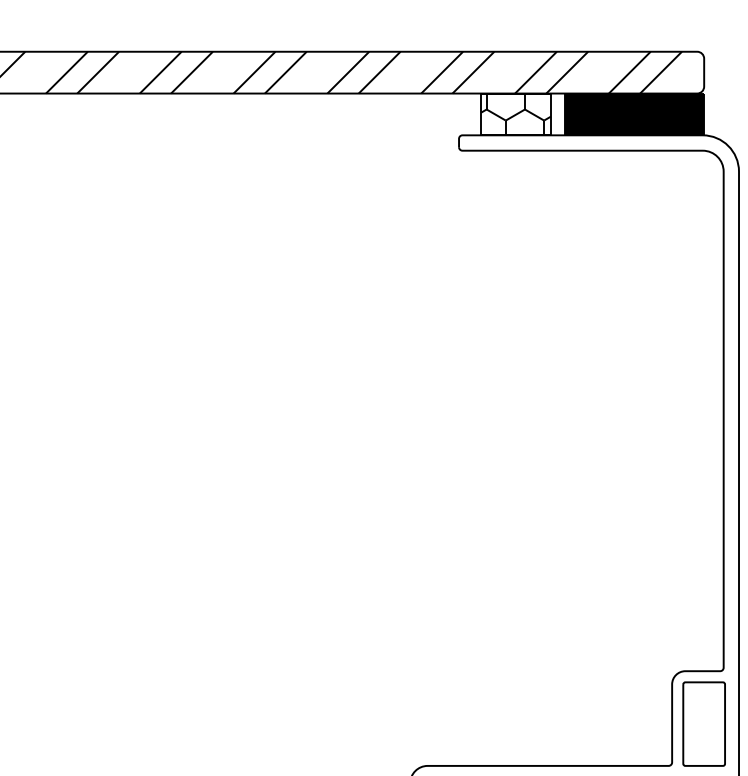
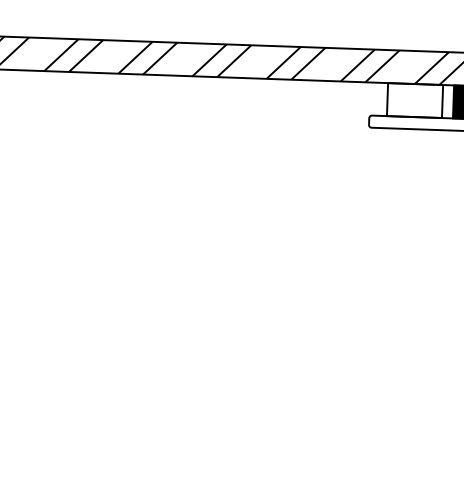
hatch: (515, 114) -> (414, 100), removed

